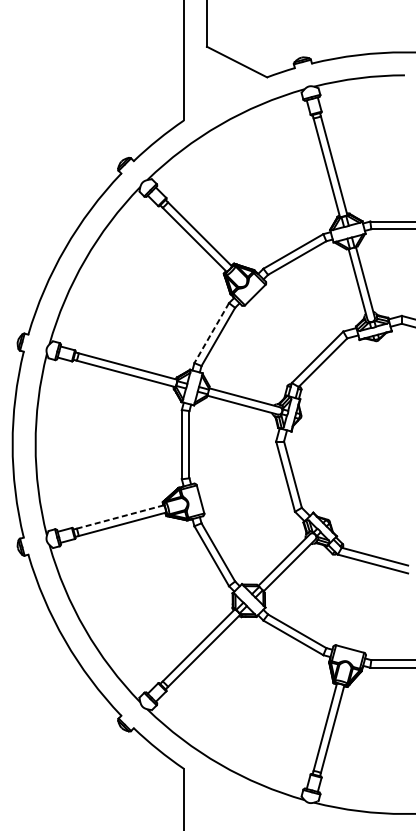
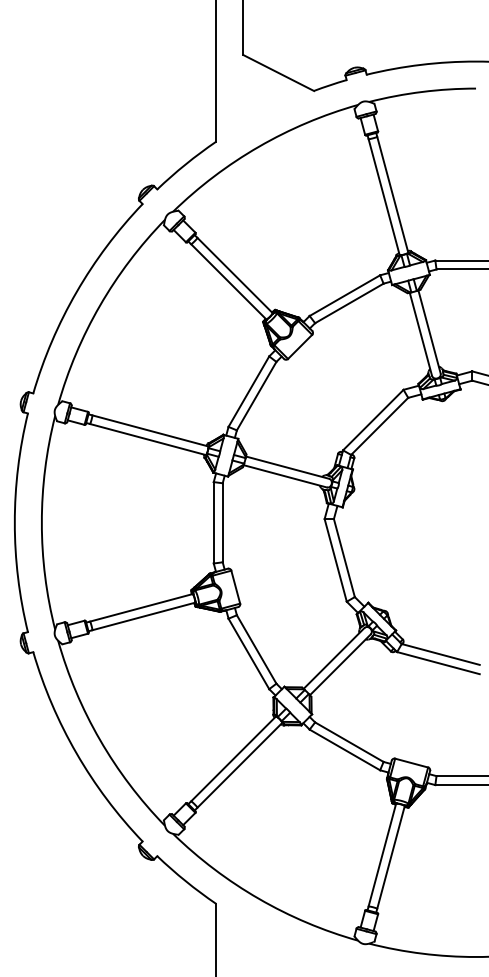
line: (211, 332) -> (248, 391), dashed -> solid
line: (119, 517) -> (140, 608), dashed -> solid

